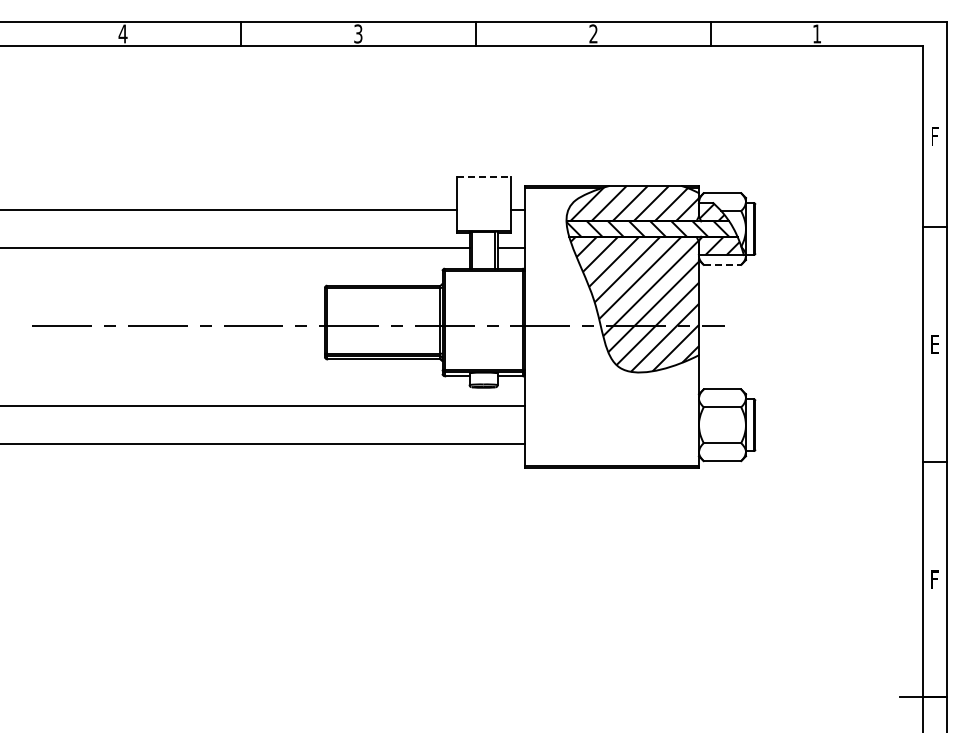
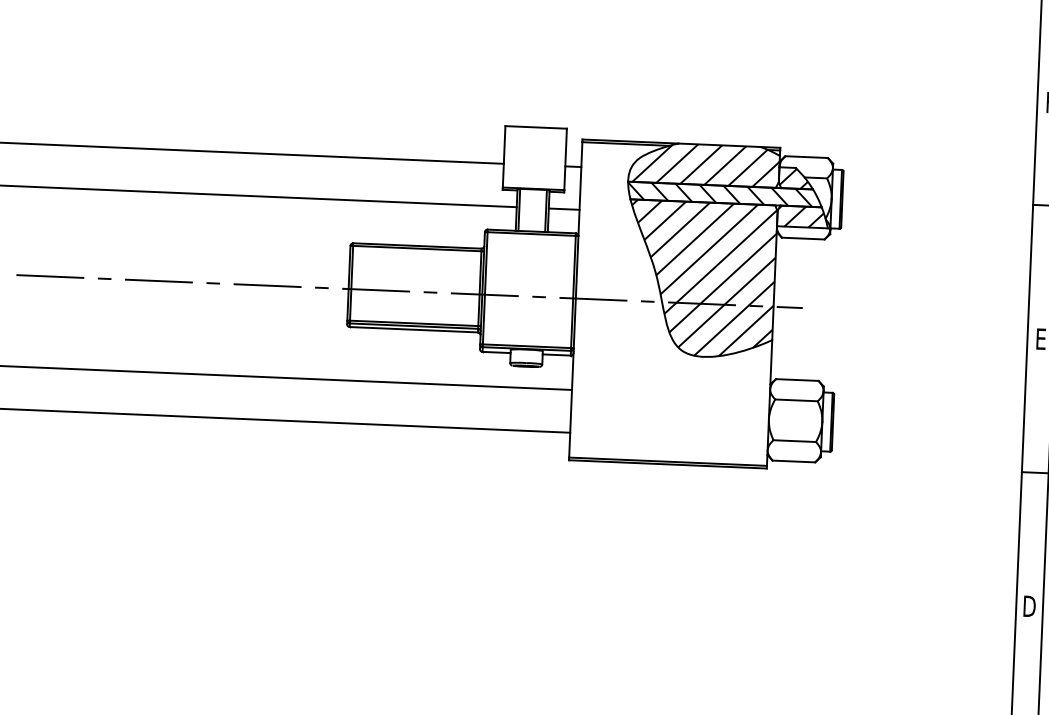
line: (484, 177) -> (537, 127), dashed -> solid
line: (722, 264) -> (803, 238), dashed -> solid
text: (934, 579) -> (1029, 606), F -> D

